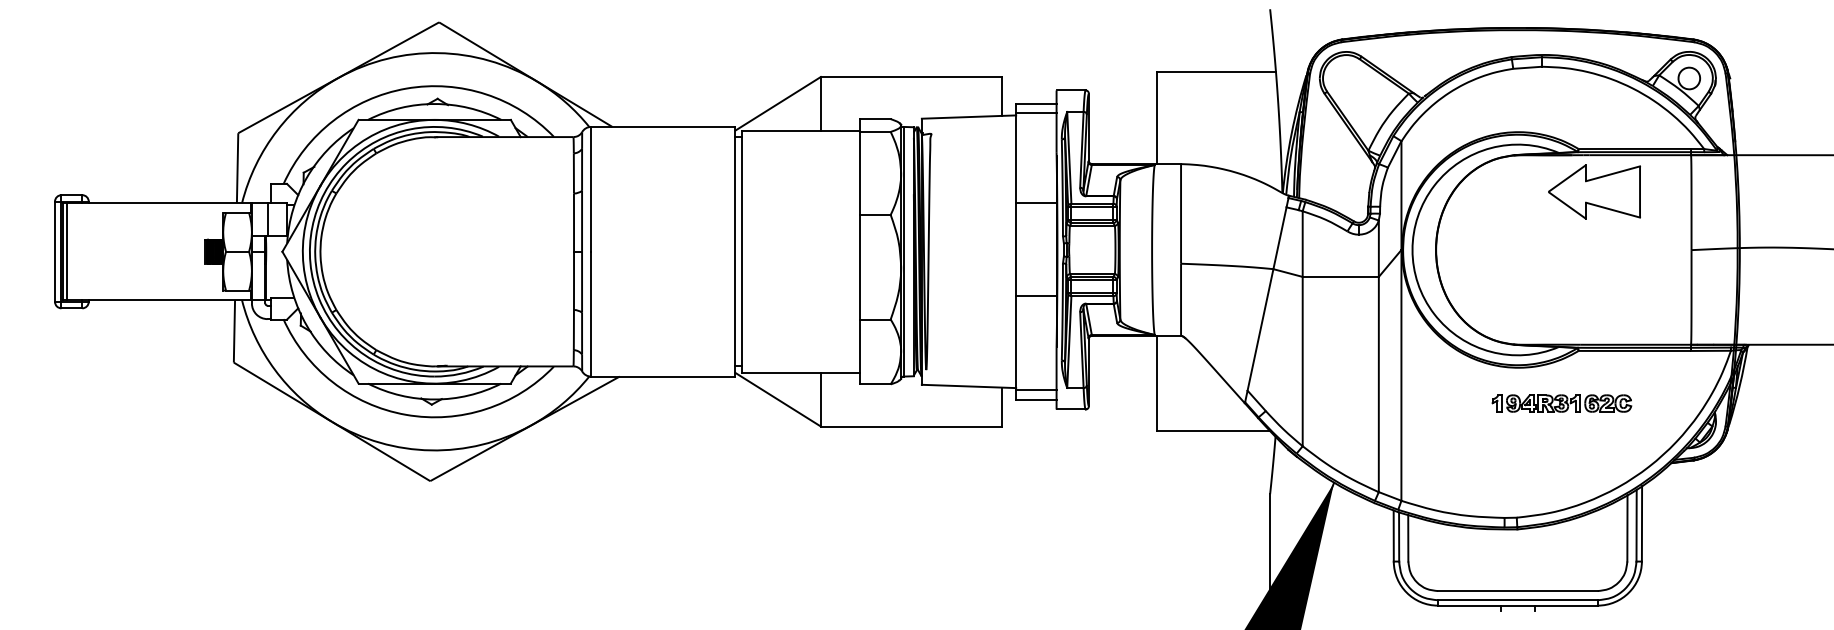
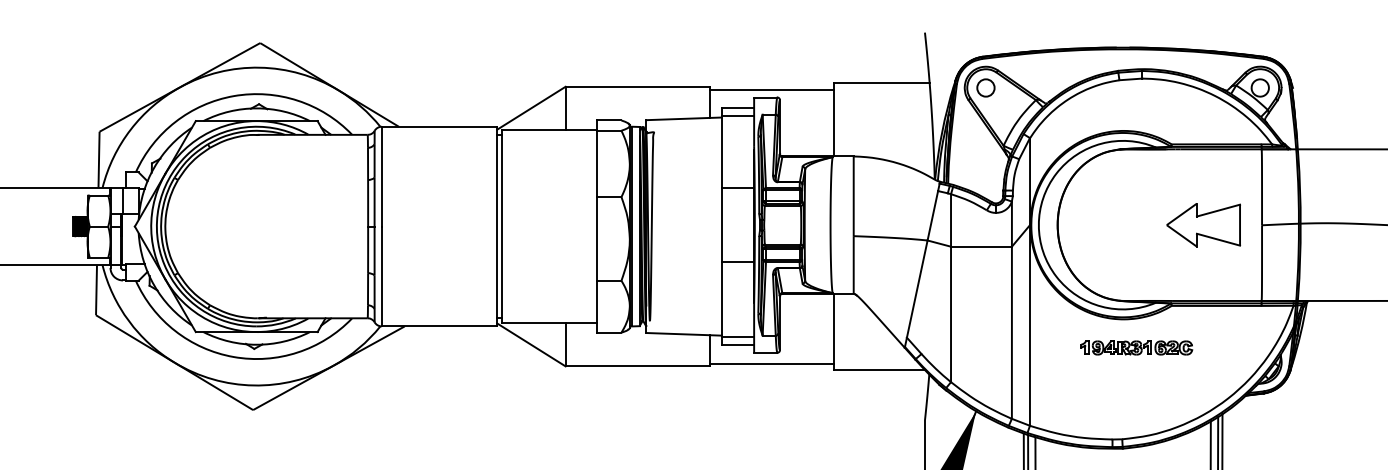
circle: (1346, 78) -> (986, 87), added
line: (1078, 80) -> (771, 89), added
part: (1594, 191) -> (1203, 224), moved
part: (1561, 403) -> (1136, 347), moved
line: (1078, 423) -> (771, 363), added

